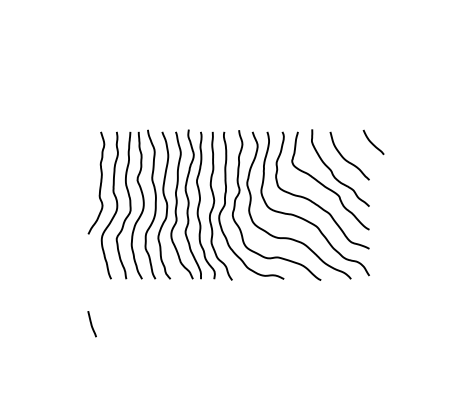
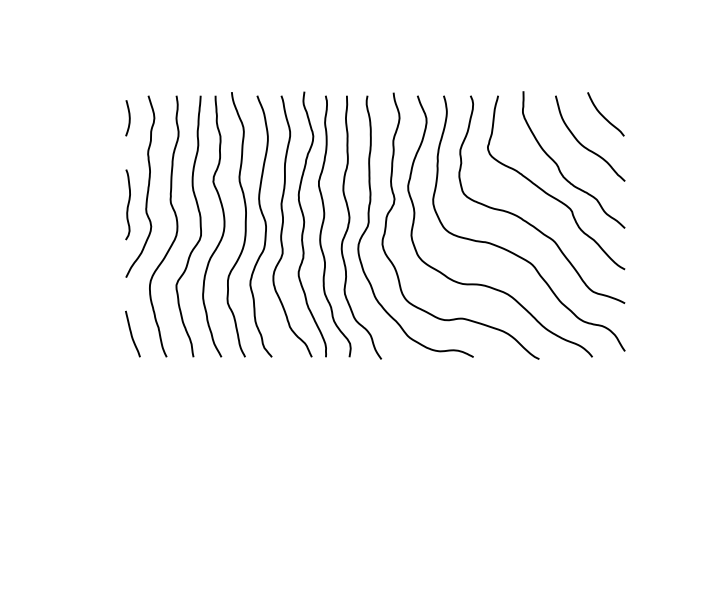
curve: (372, 142) -> (603, 114), moved
curve: (89, 144) -> (128, 118), added
curve: (89, 193) -> (128, 205), added
line: (91, 324) -> (131, 334), moved

